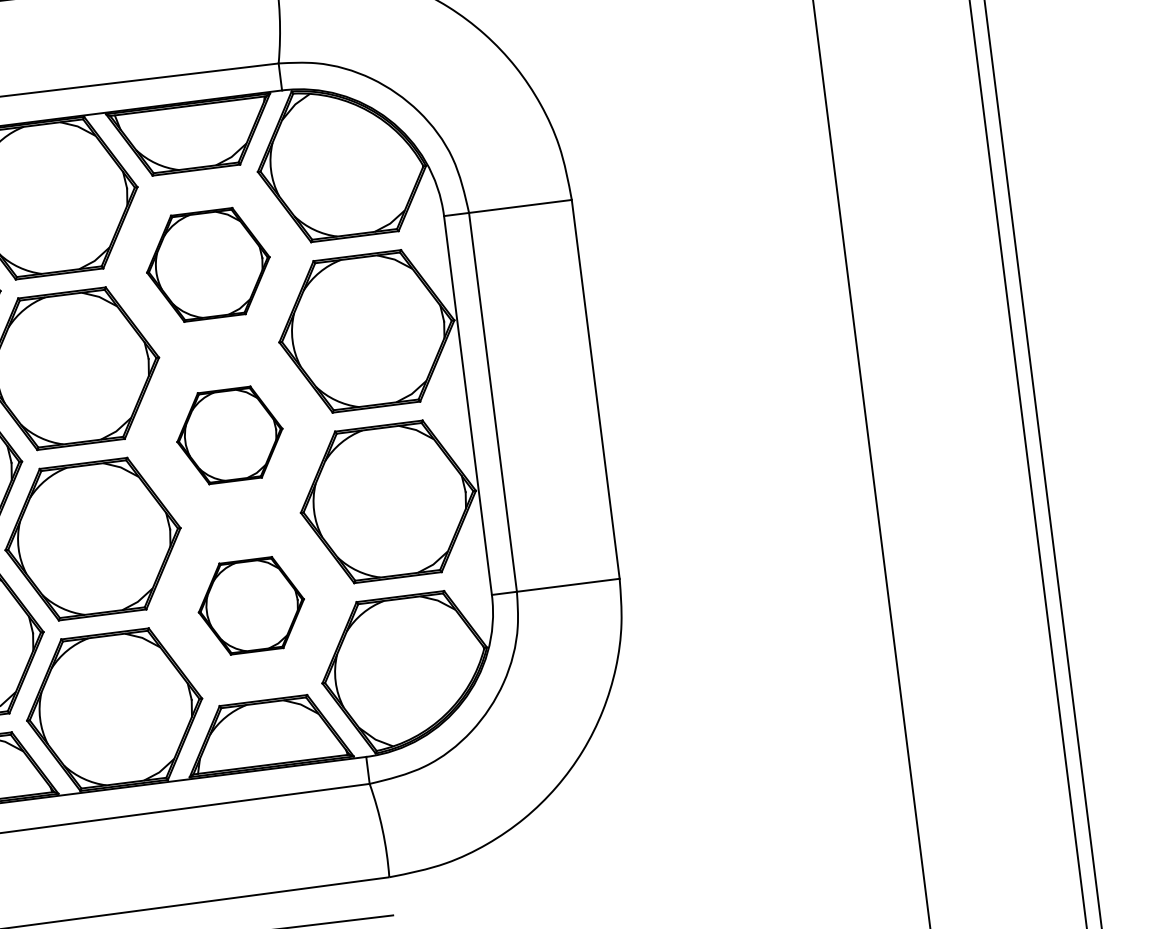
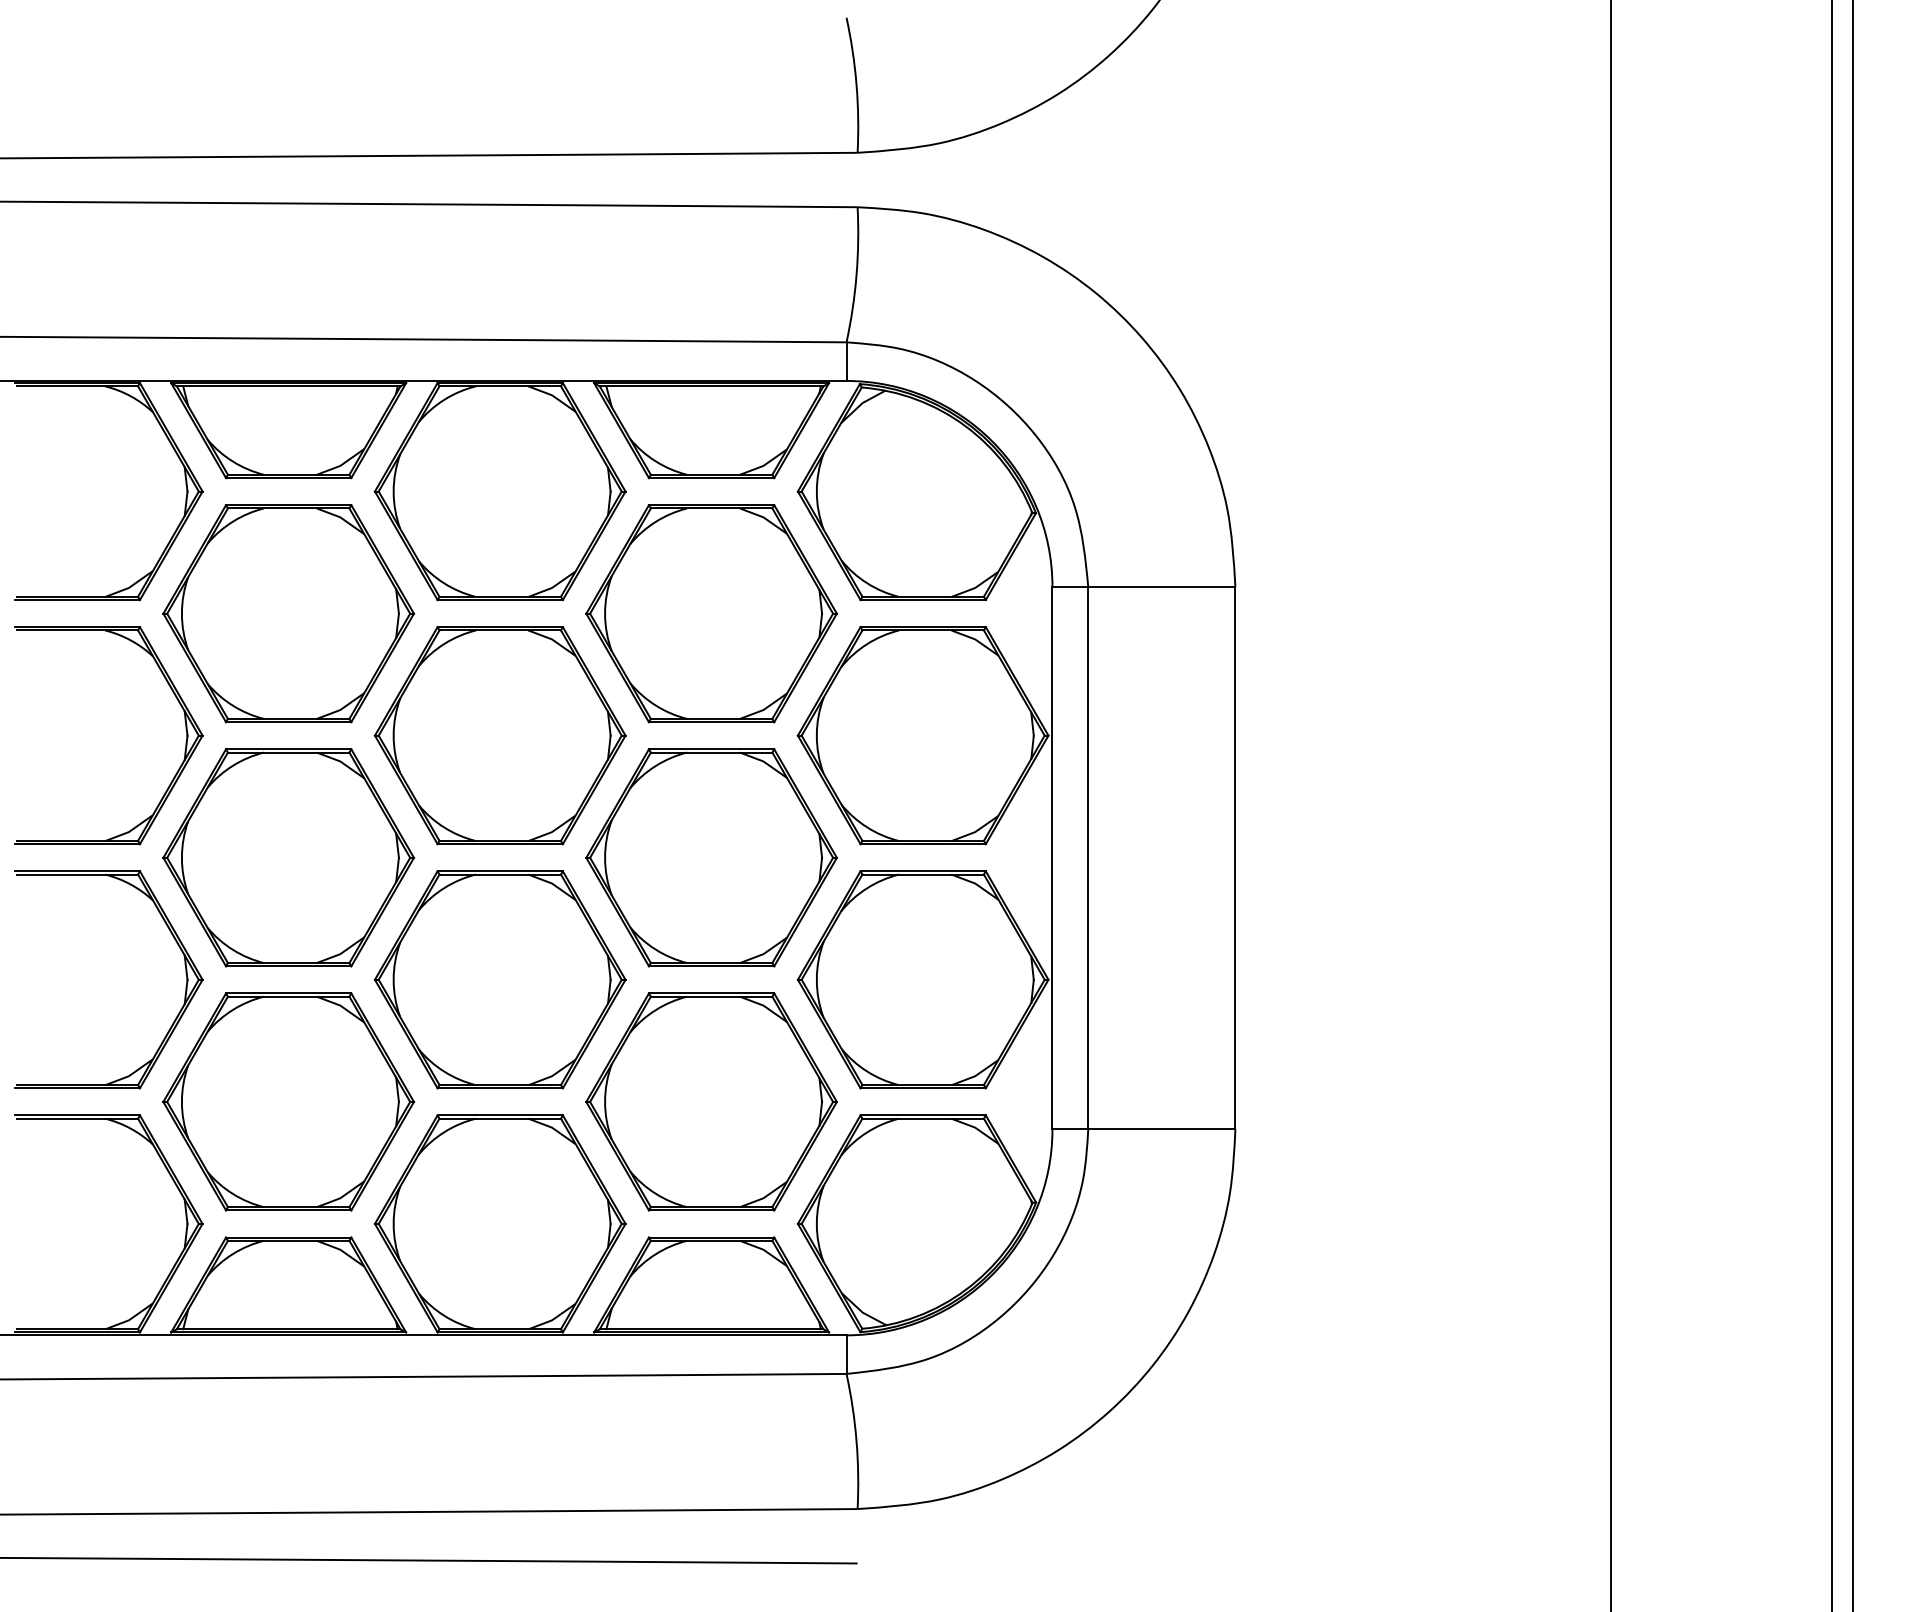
part: (208, 264) -> (711, 613), size x1.43
part: (229, 435) -> (711, 857), size x1.67
part: (251, 605) -> (711, 1101), size x1.67

